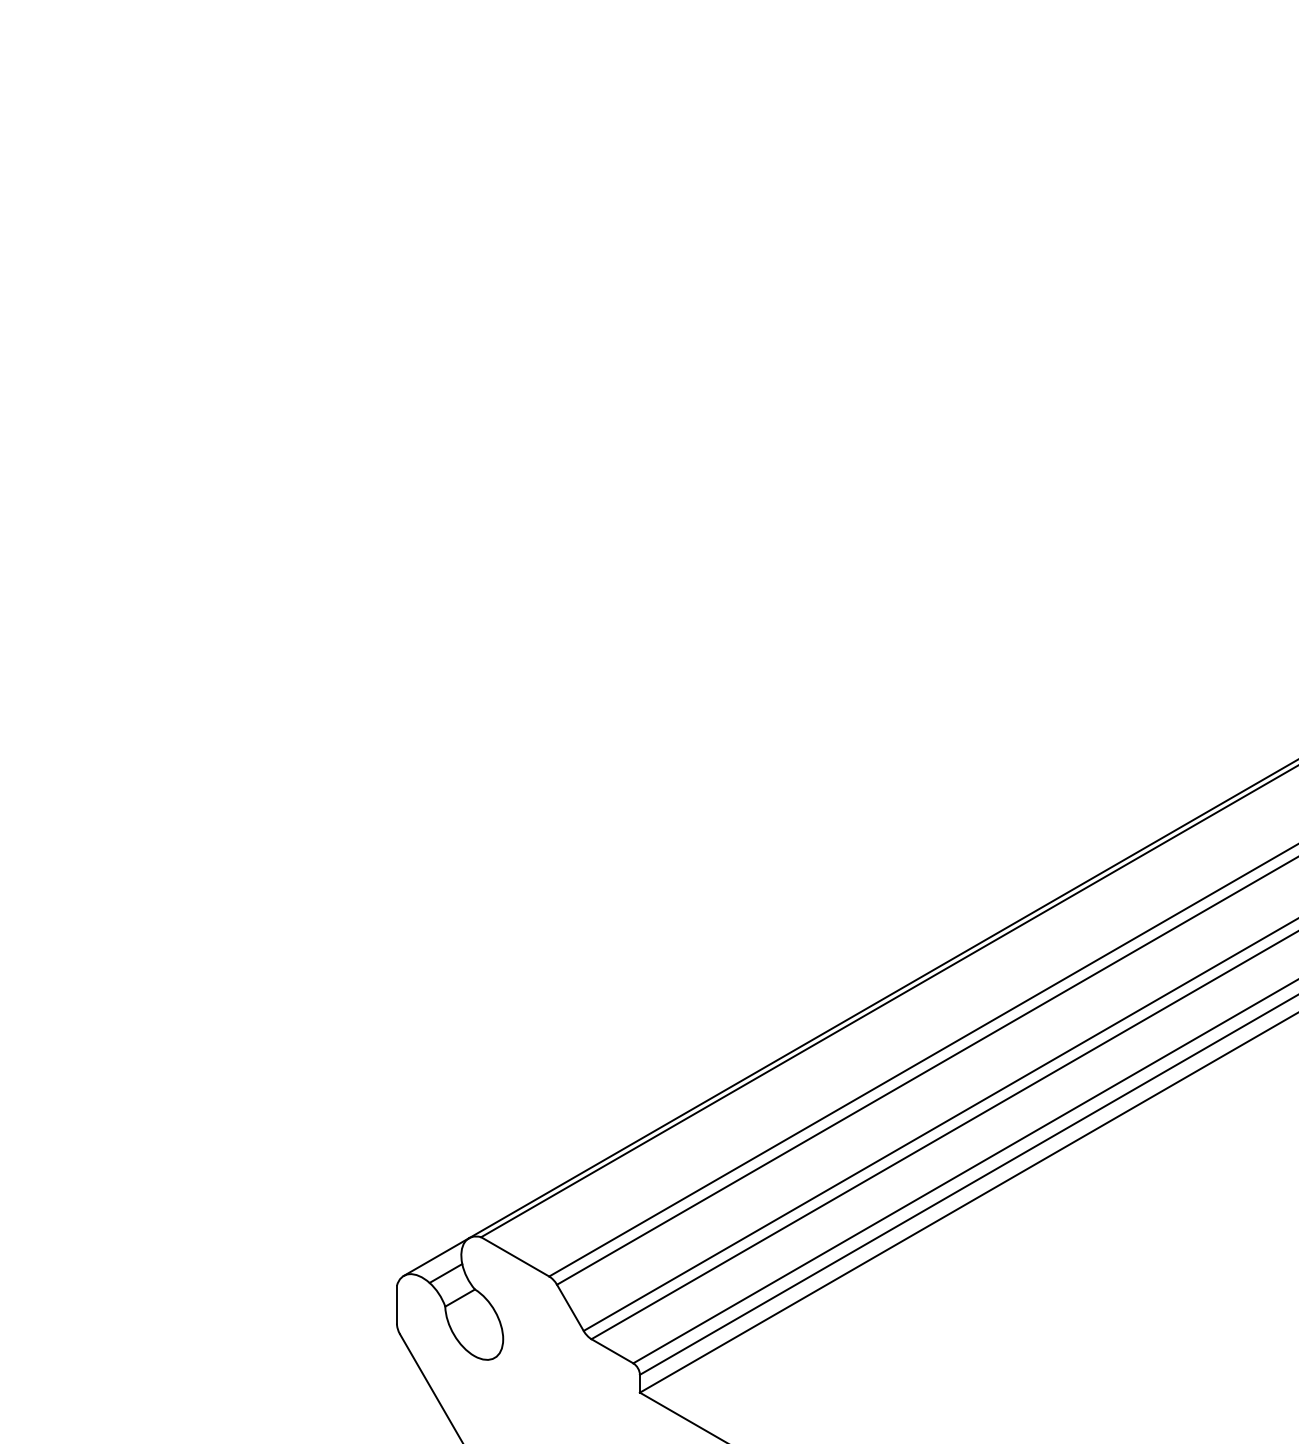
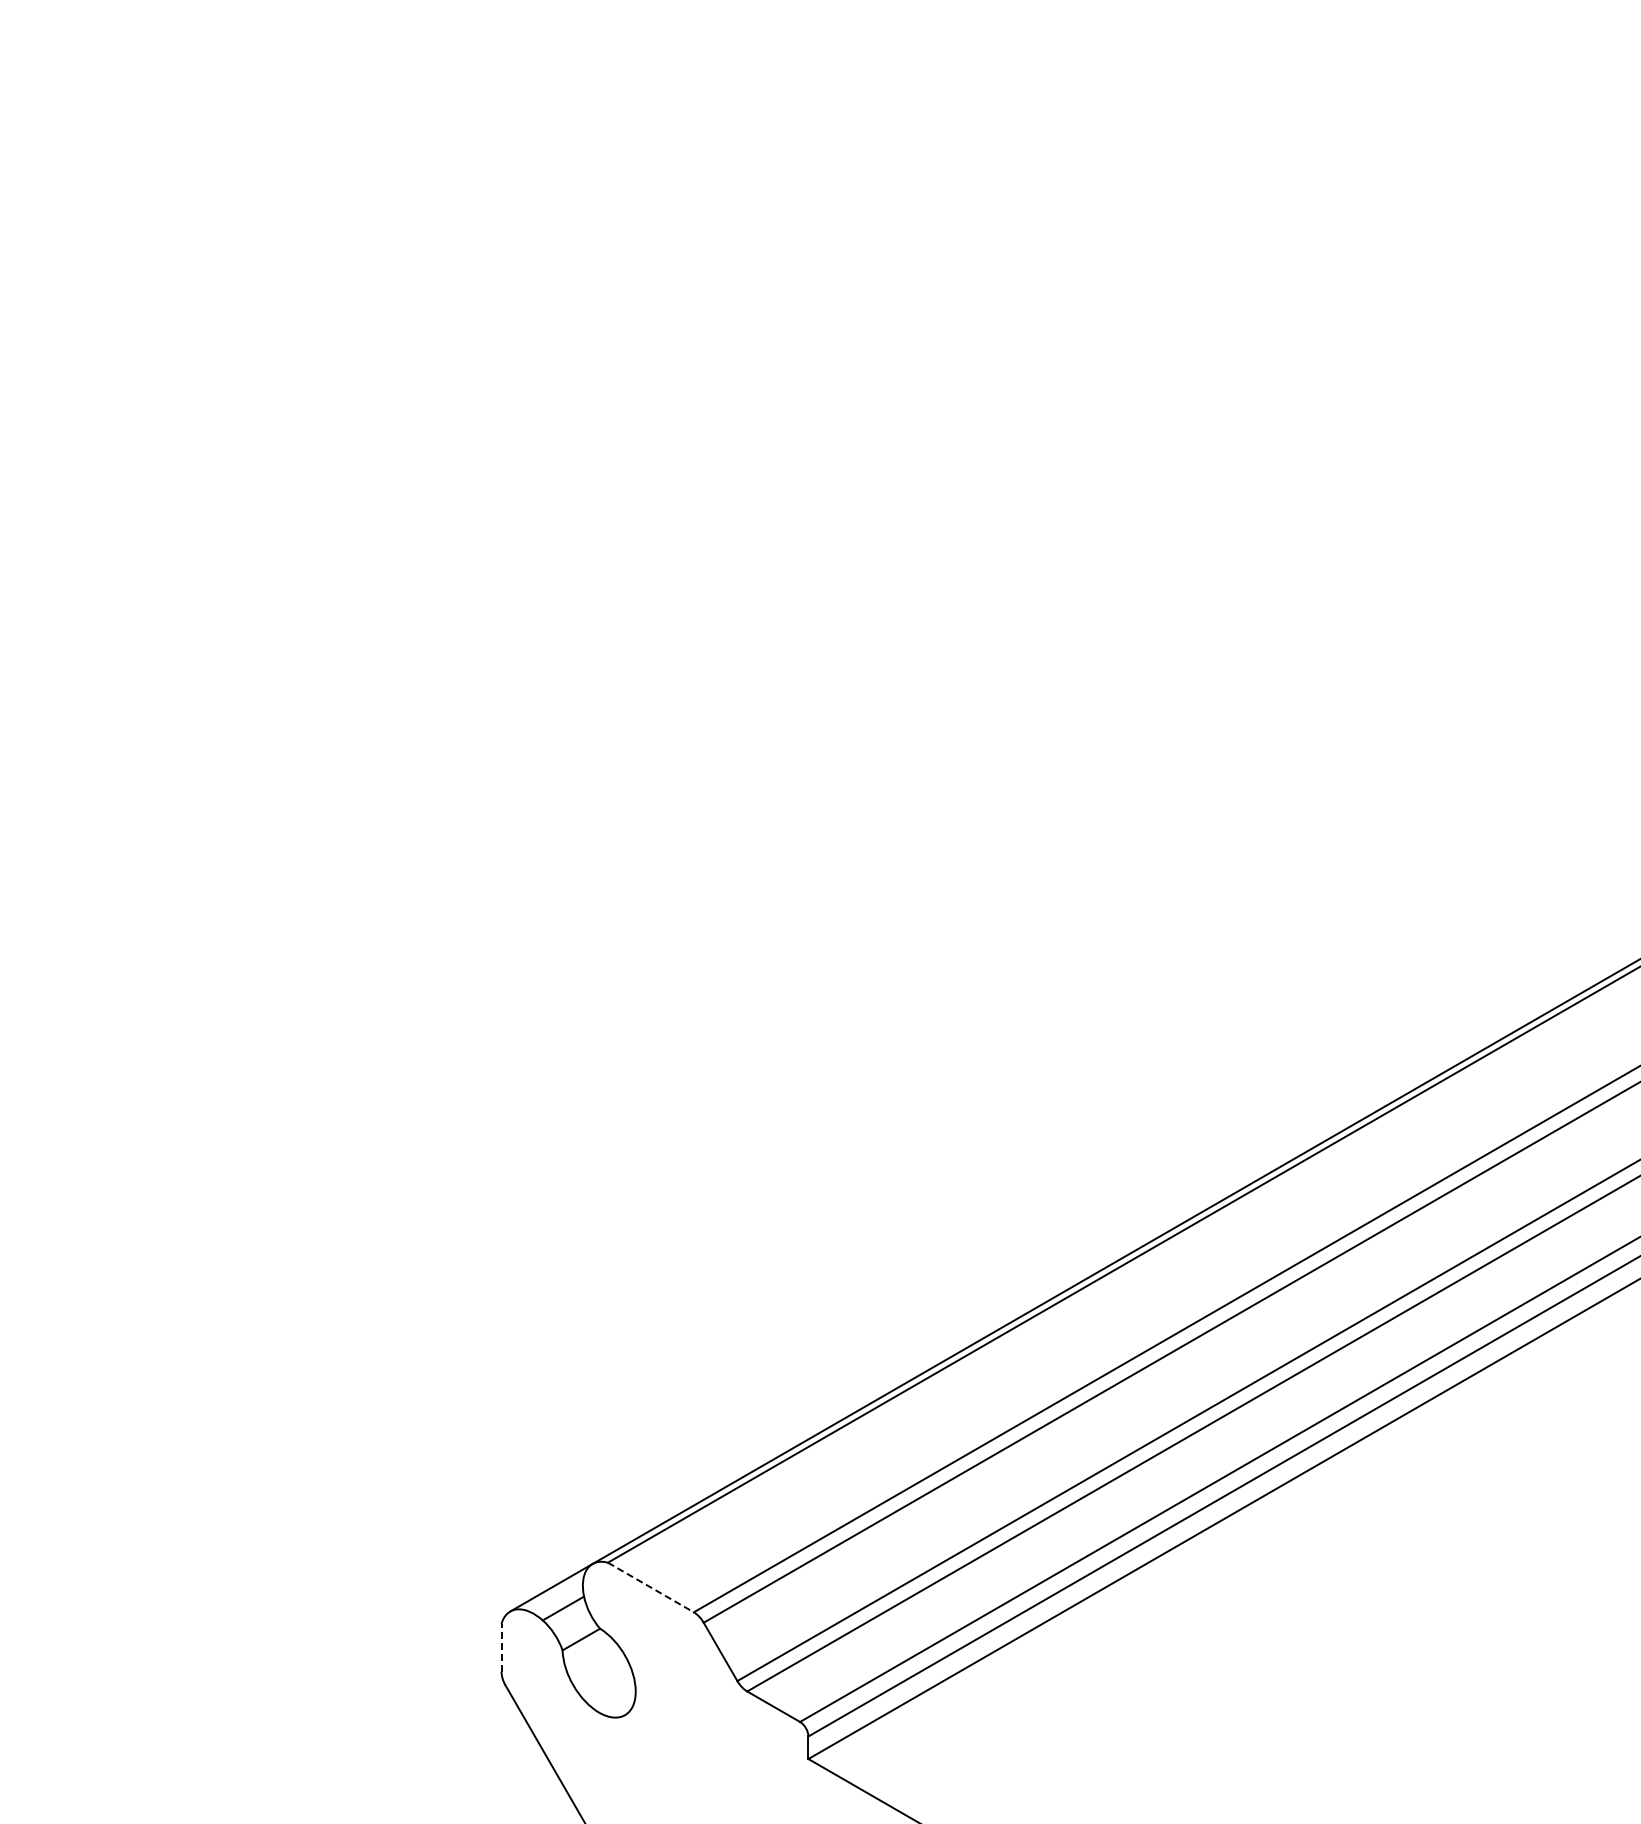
line: (514, 1256) -> (650, 1587), solid -> dashed
line: (396, 1304) -> (501, 1647), solid -> dashed

